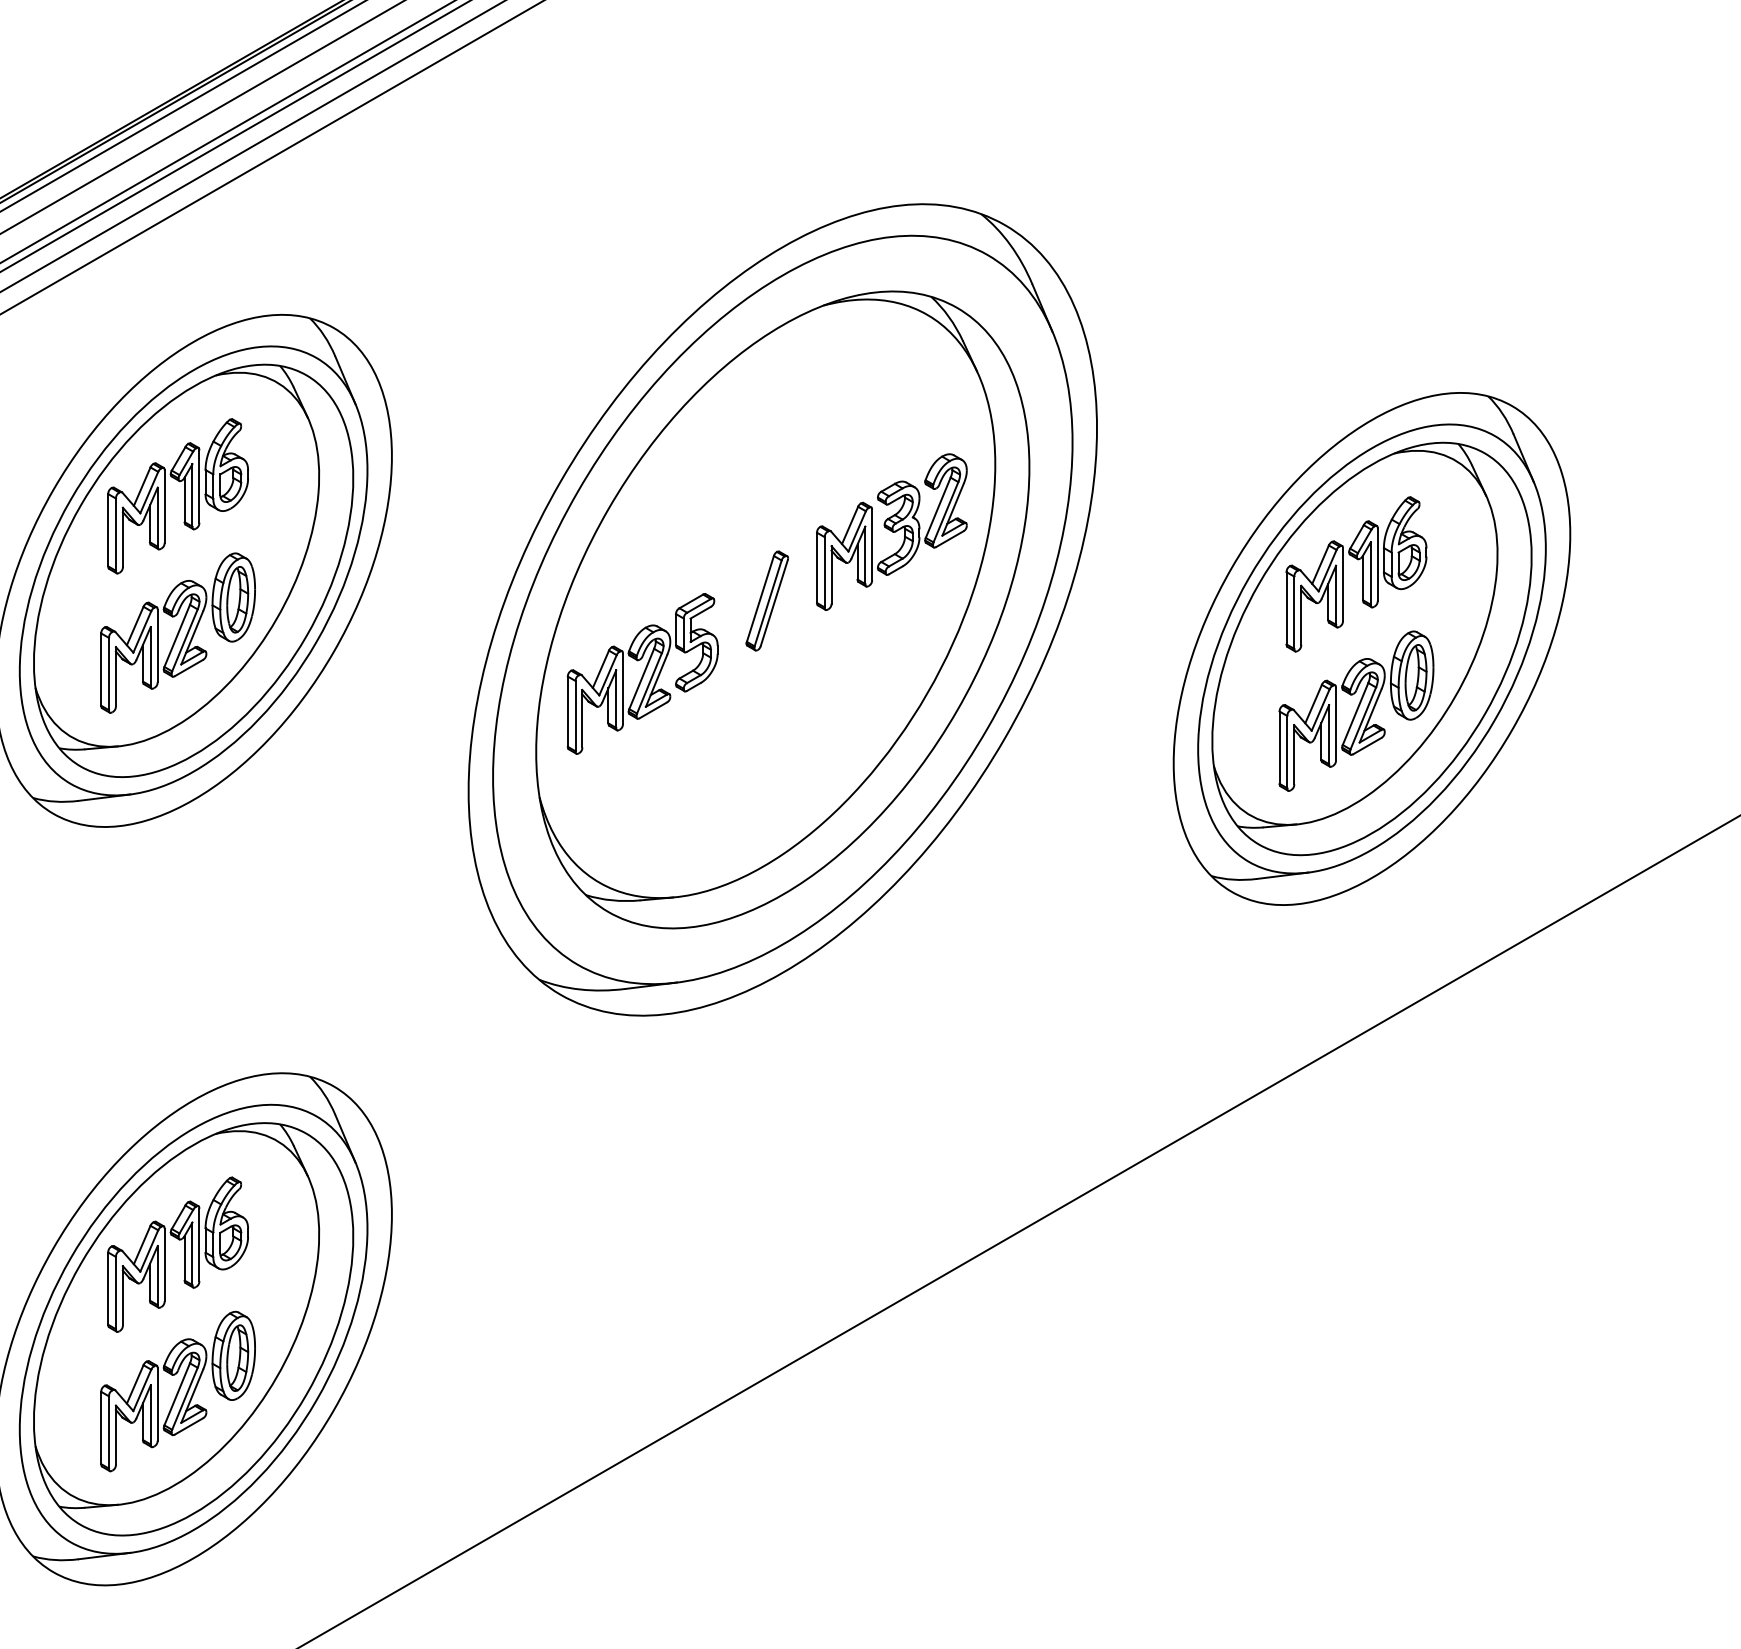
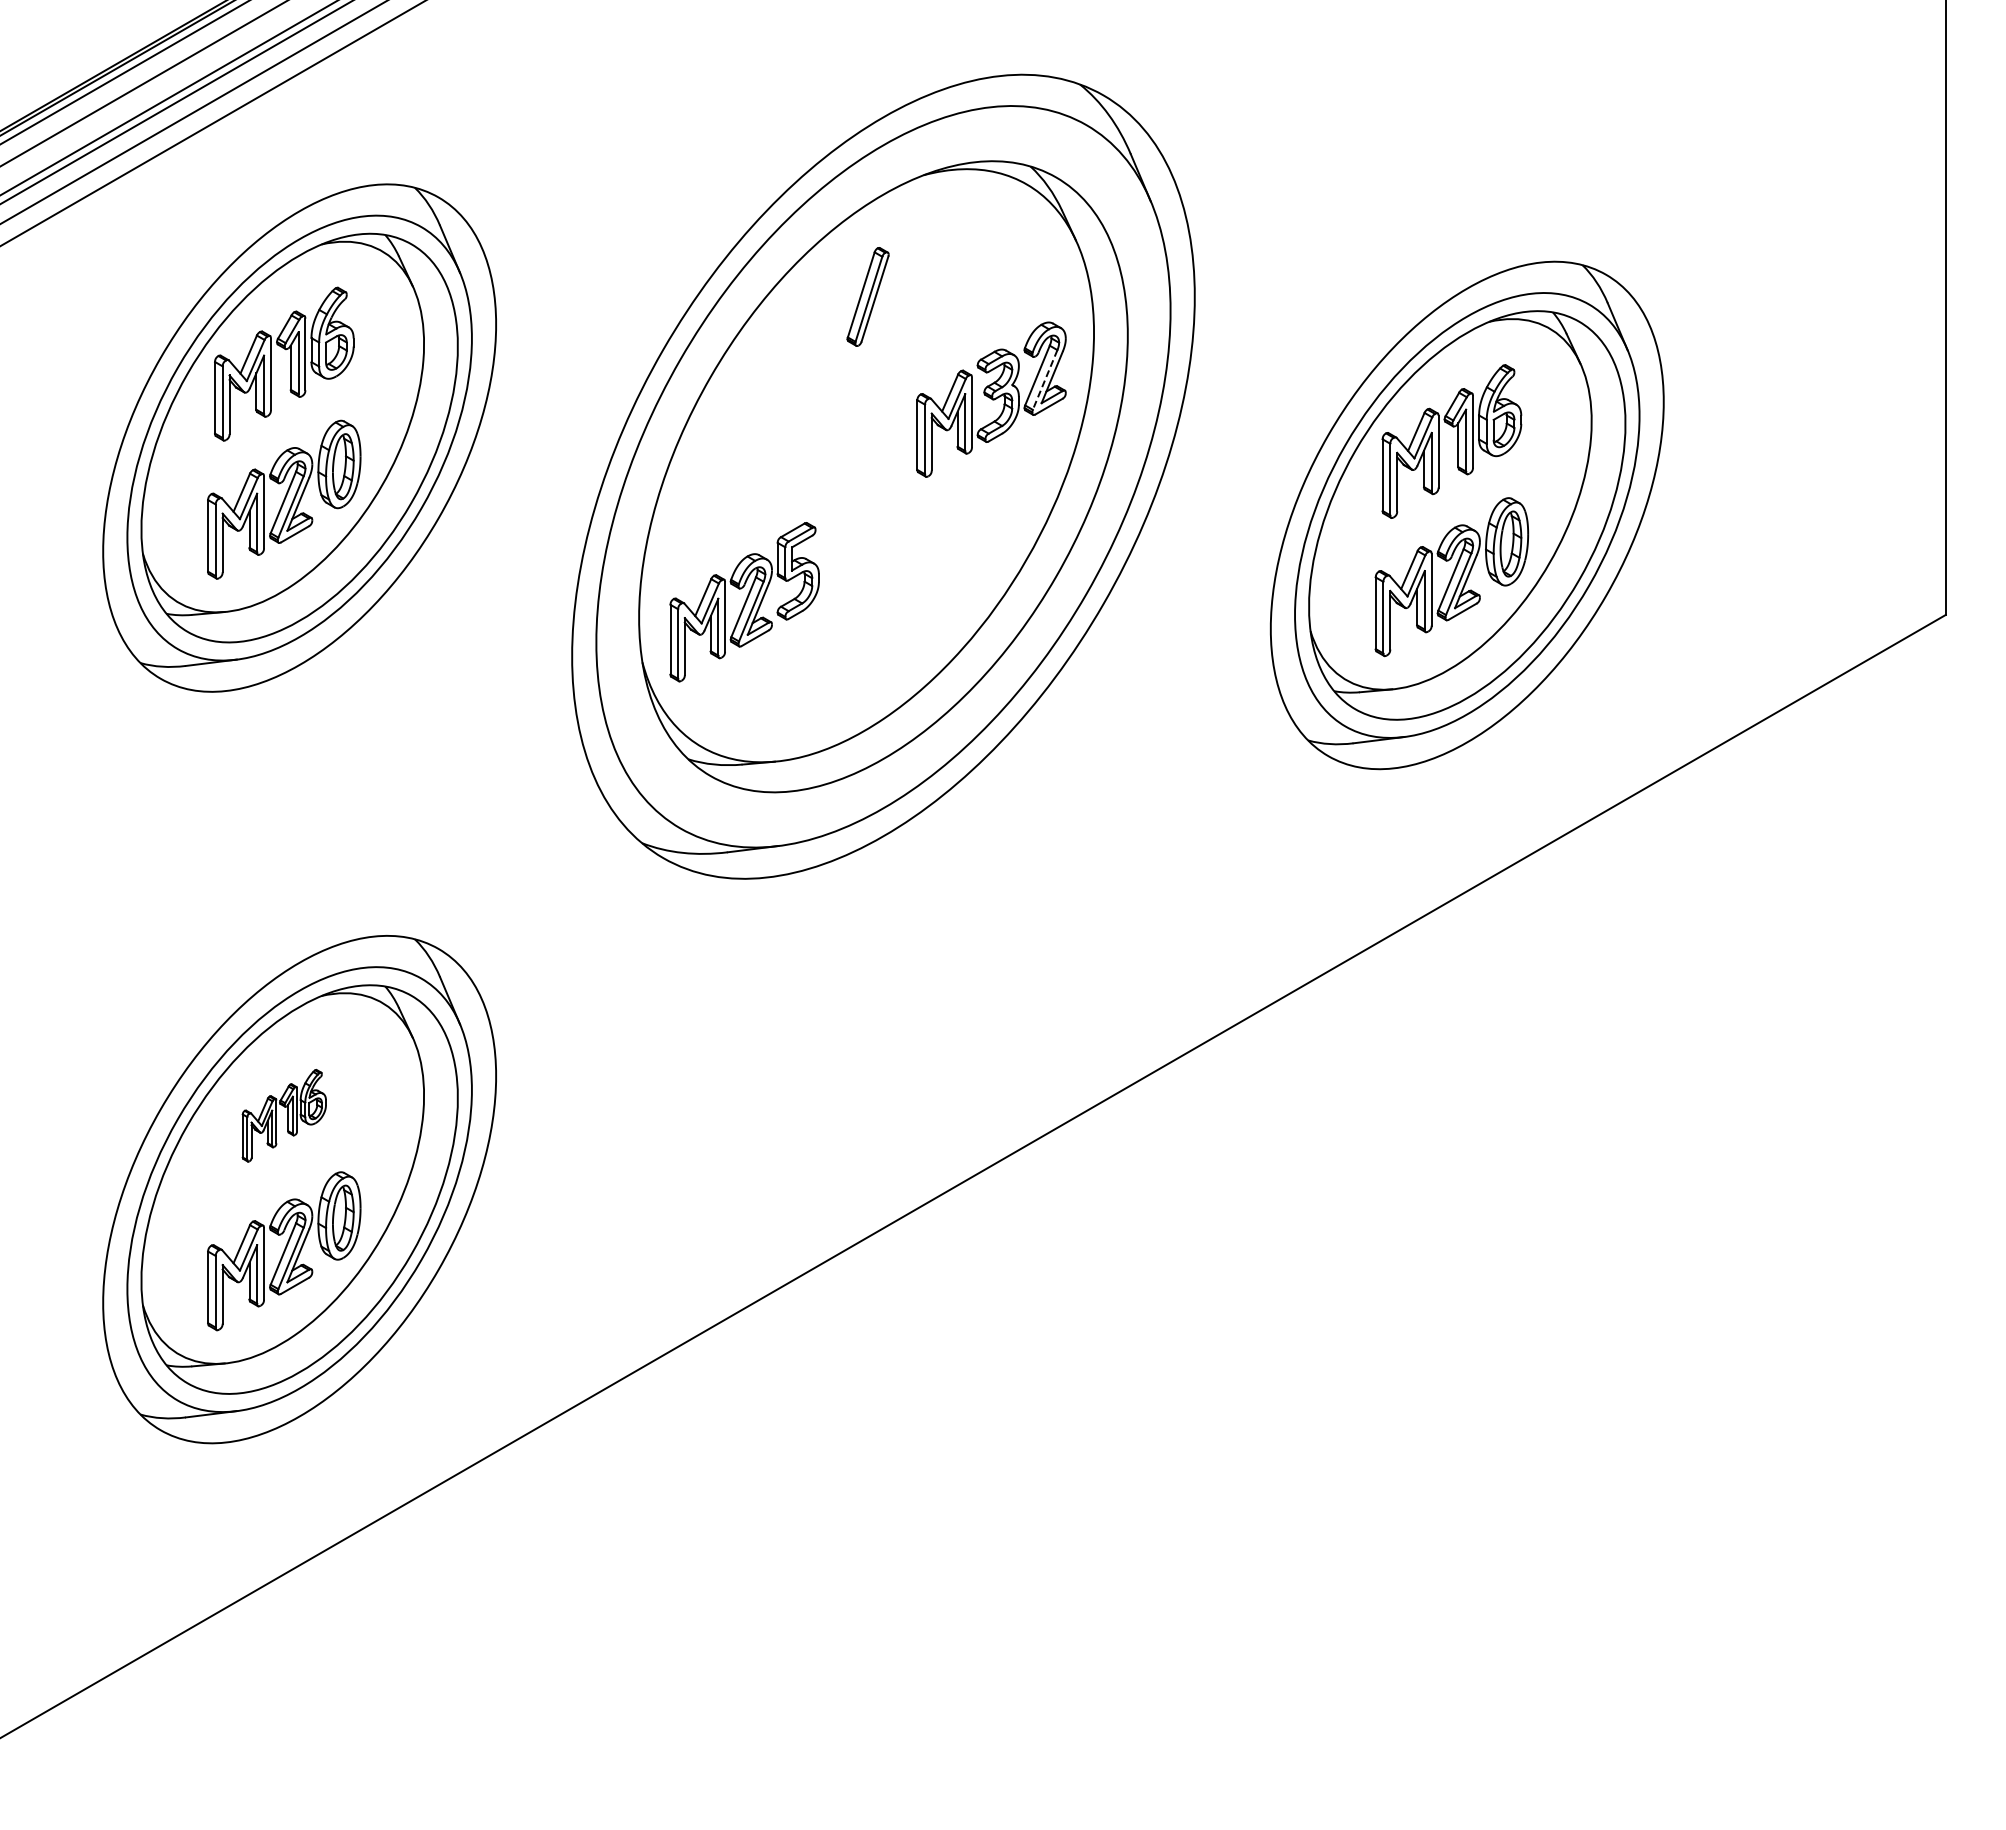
line: (945, 512) -> (1044, 380), solid -> dashed
part: (766, 600) -> (867, 296), moved
part: (642, 674) -> (744, 602), moved
part: (178, 1254) -> (284, 1115), size x0.6

